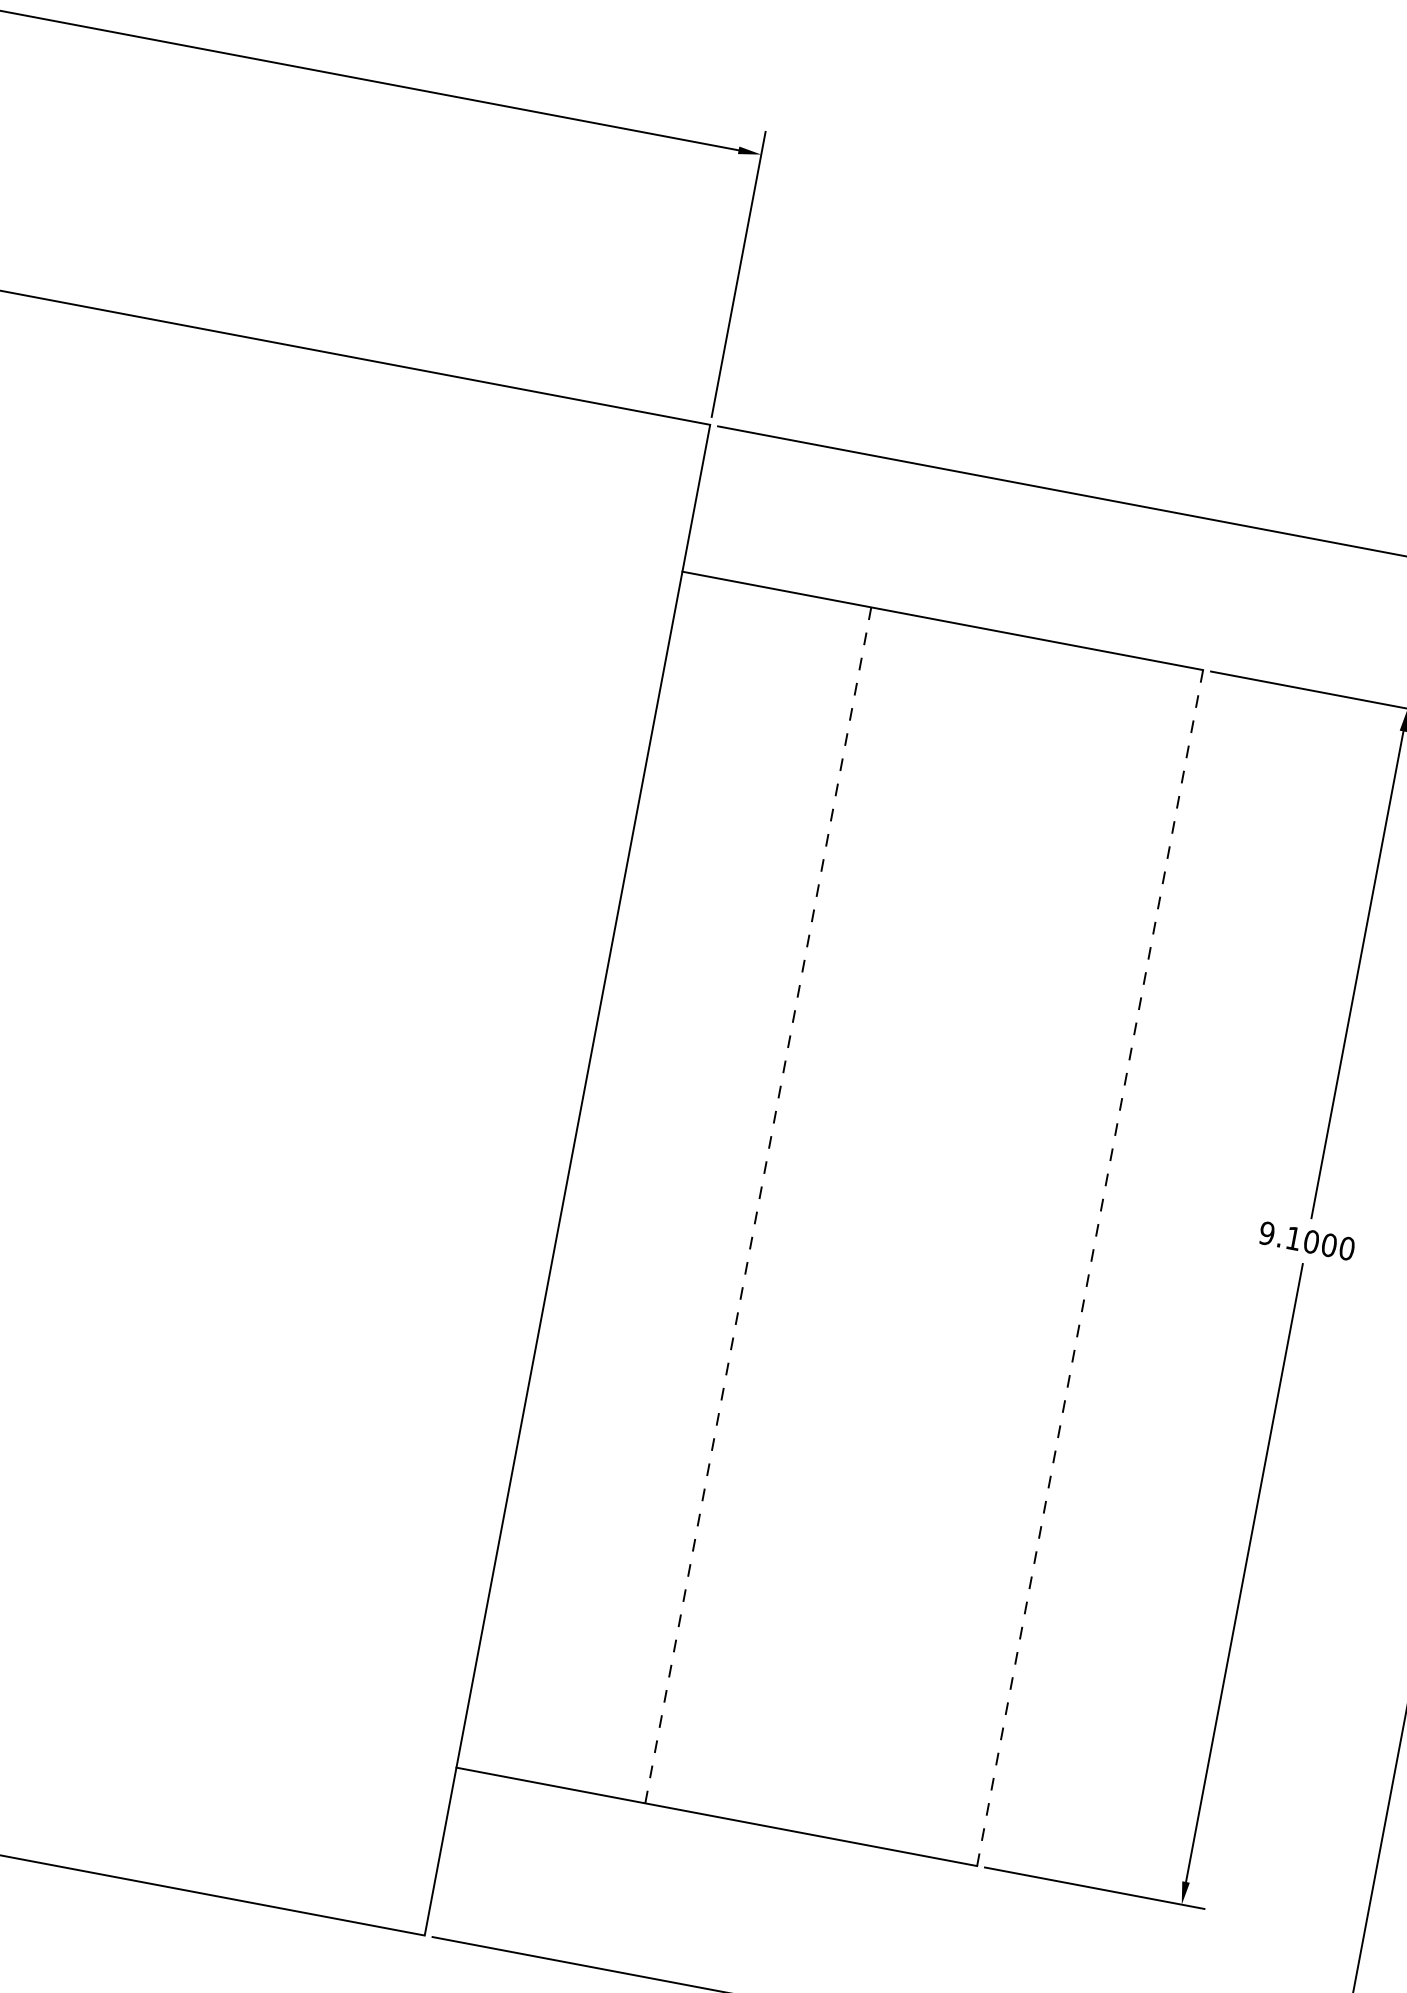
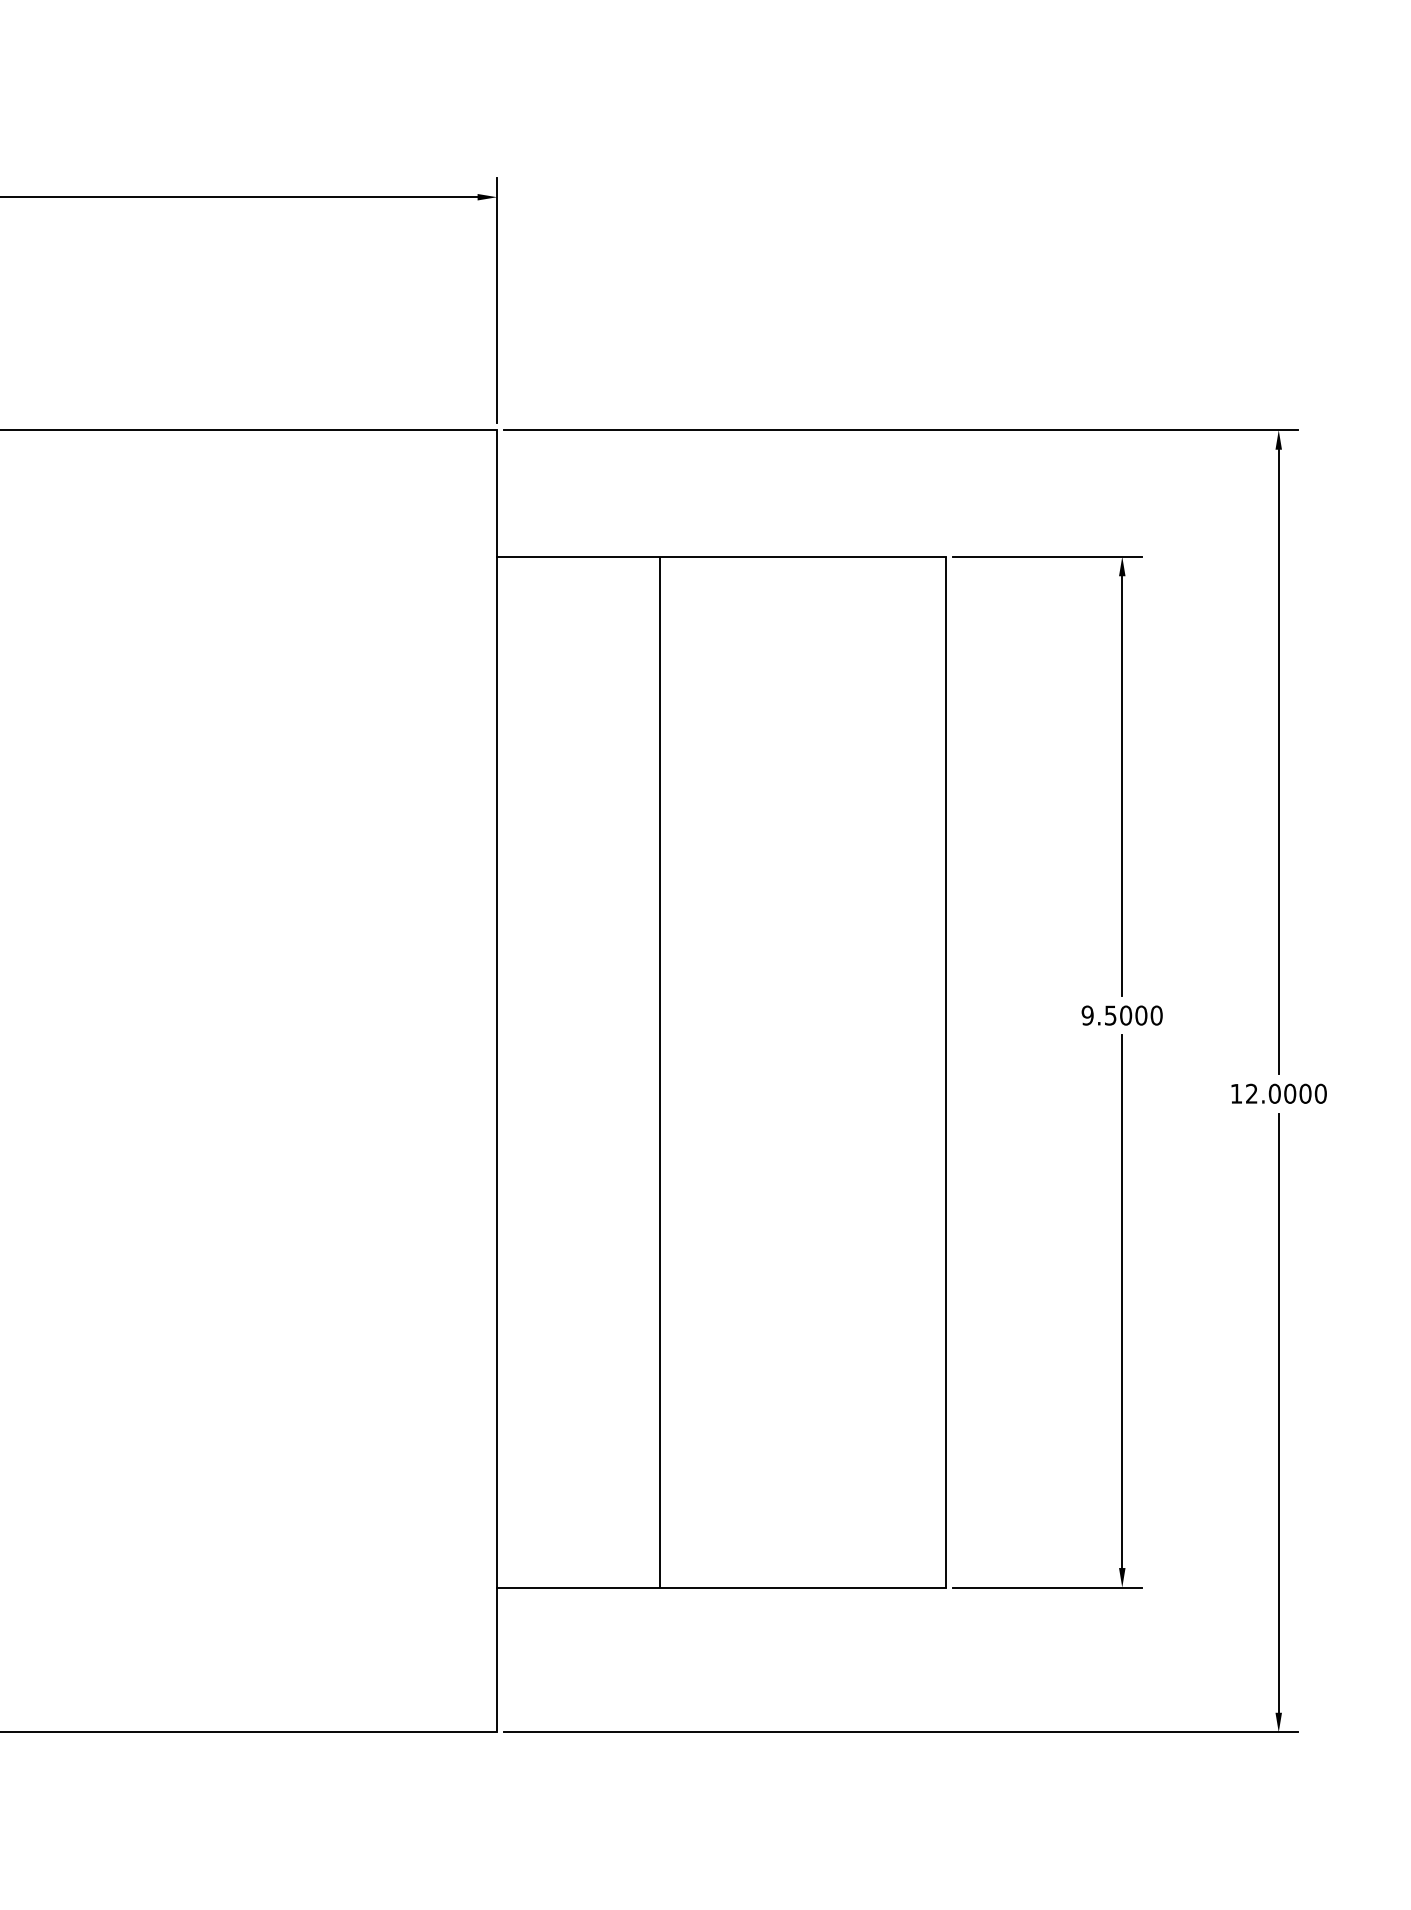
line: (757, 1205) -> (659, 1072), dashed -> solid
text: (1293, 1238) -> (1110, 1015), 9.1000 -> 9.5000
line: (1089, 1268) -> (945, 1072), dashed -> solid

